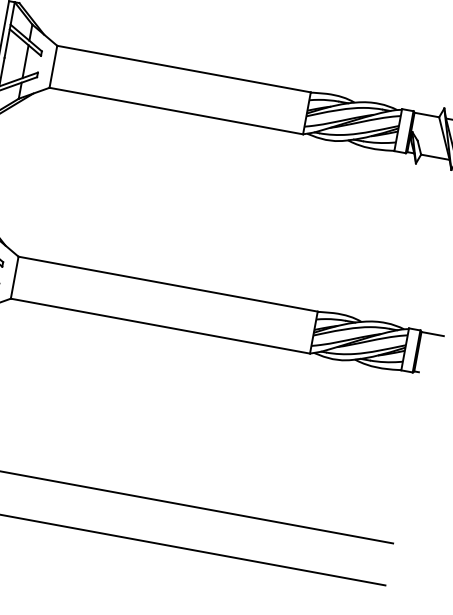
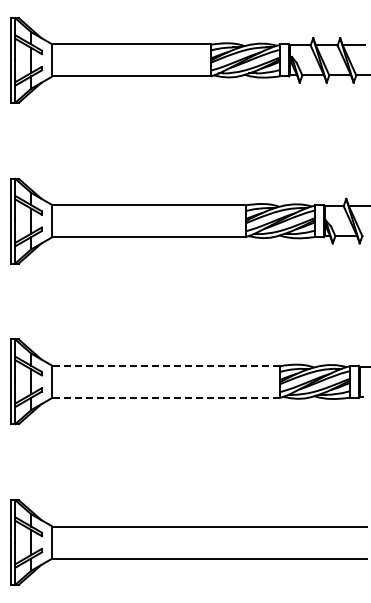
line: (168, 283) -> (166, 365), solid -> dashed
line: (160, 325) -> (166, 397), solid -> dashed

